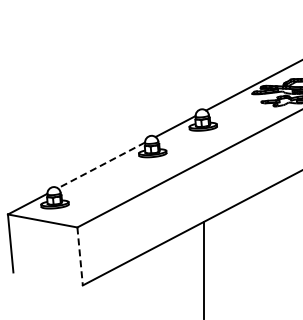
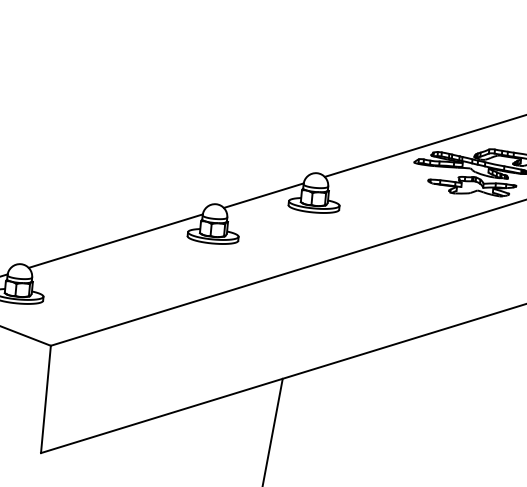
line: (101, 165) -> (115, 241), dashed -> solid
line: (80, 256) -> (46, 399), dashed -> solid

